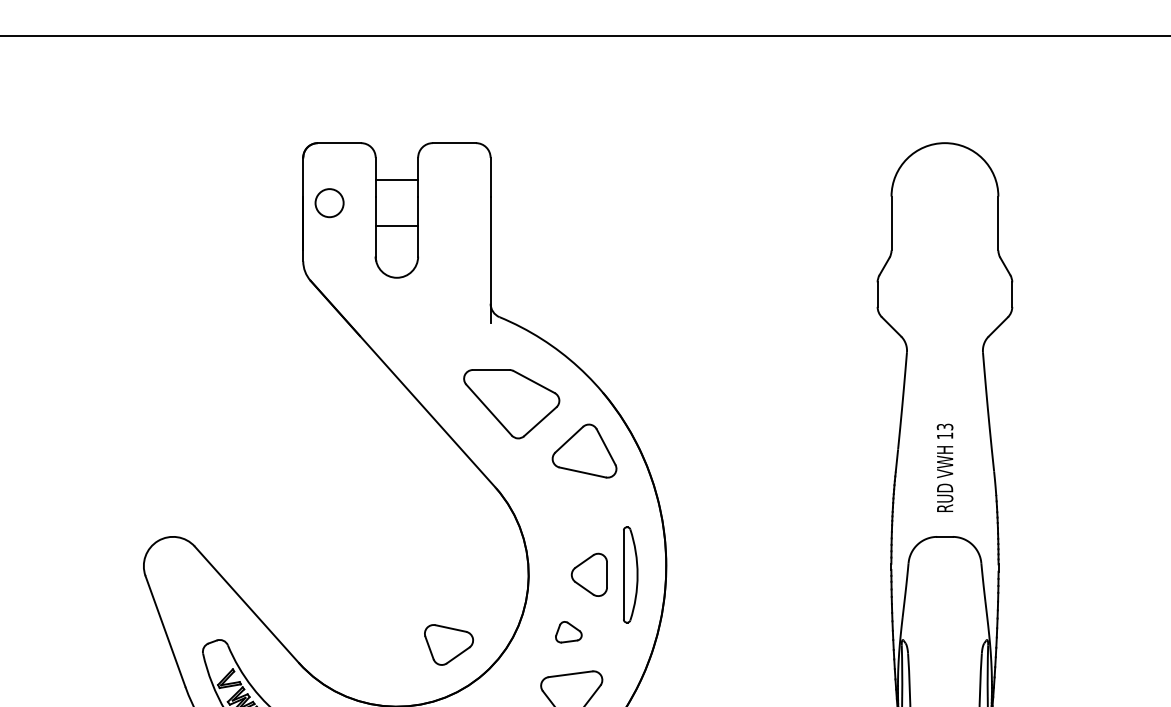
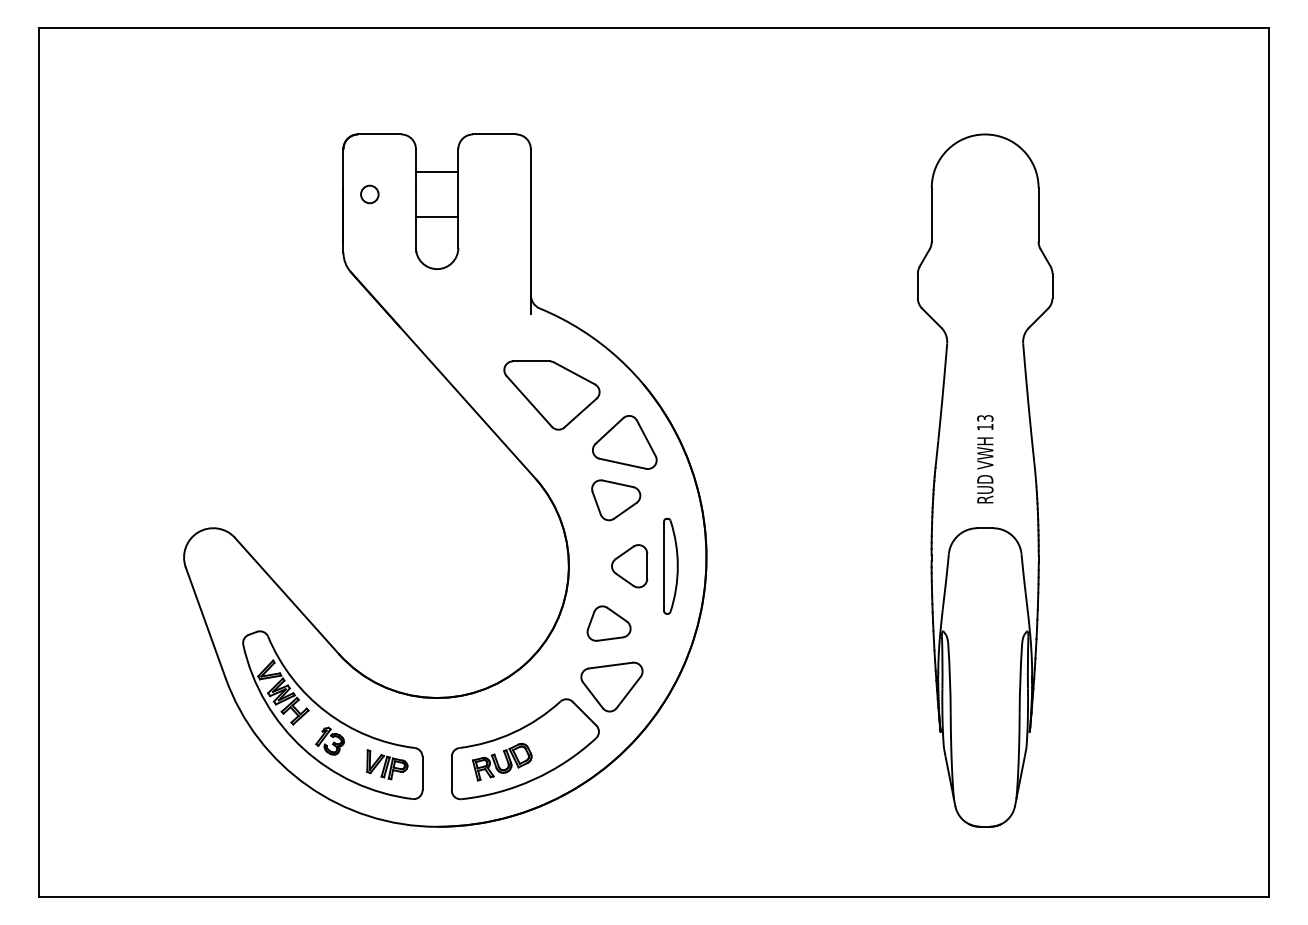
circle: (329, 203) -> (369, 194), size x0.62
part: (568, 632) -> (608, 623), size x1.67
part: (449, 645) -> (616, 500), moved

